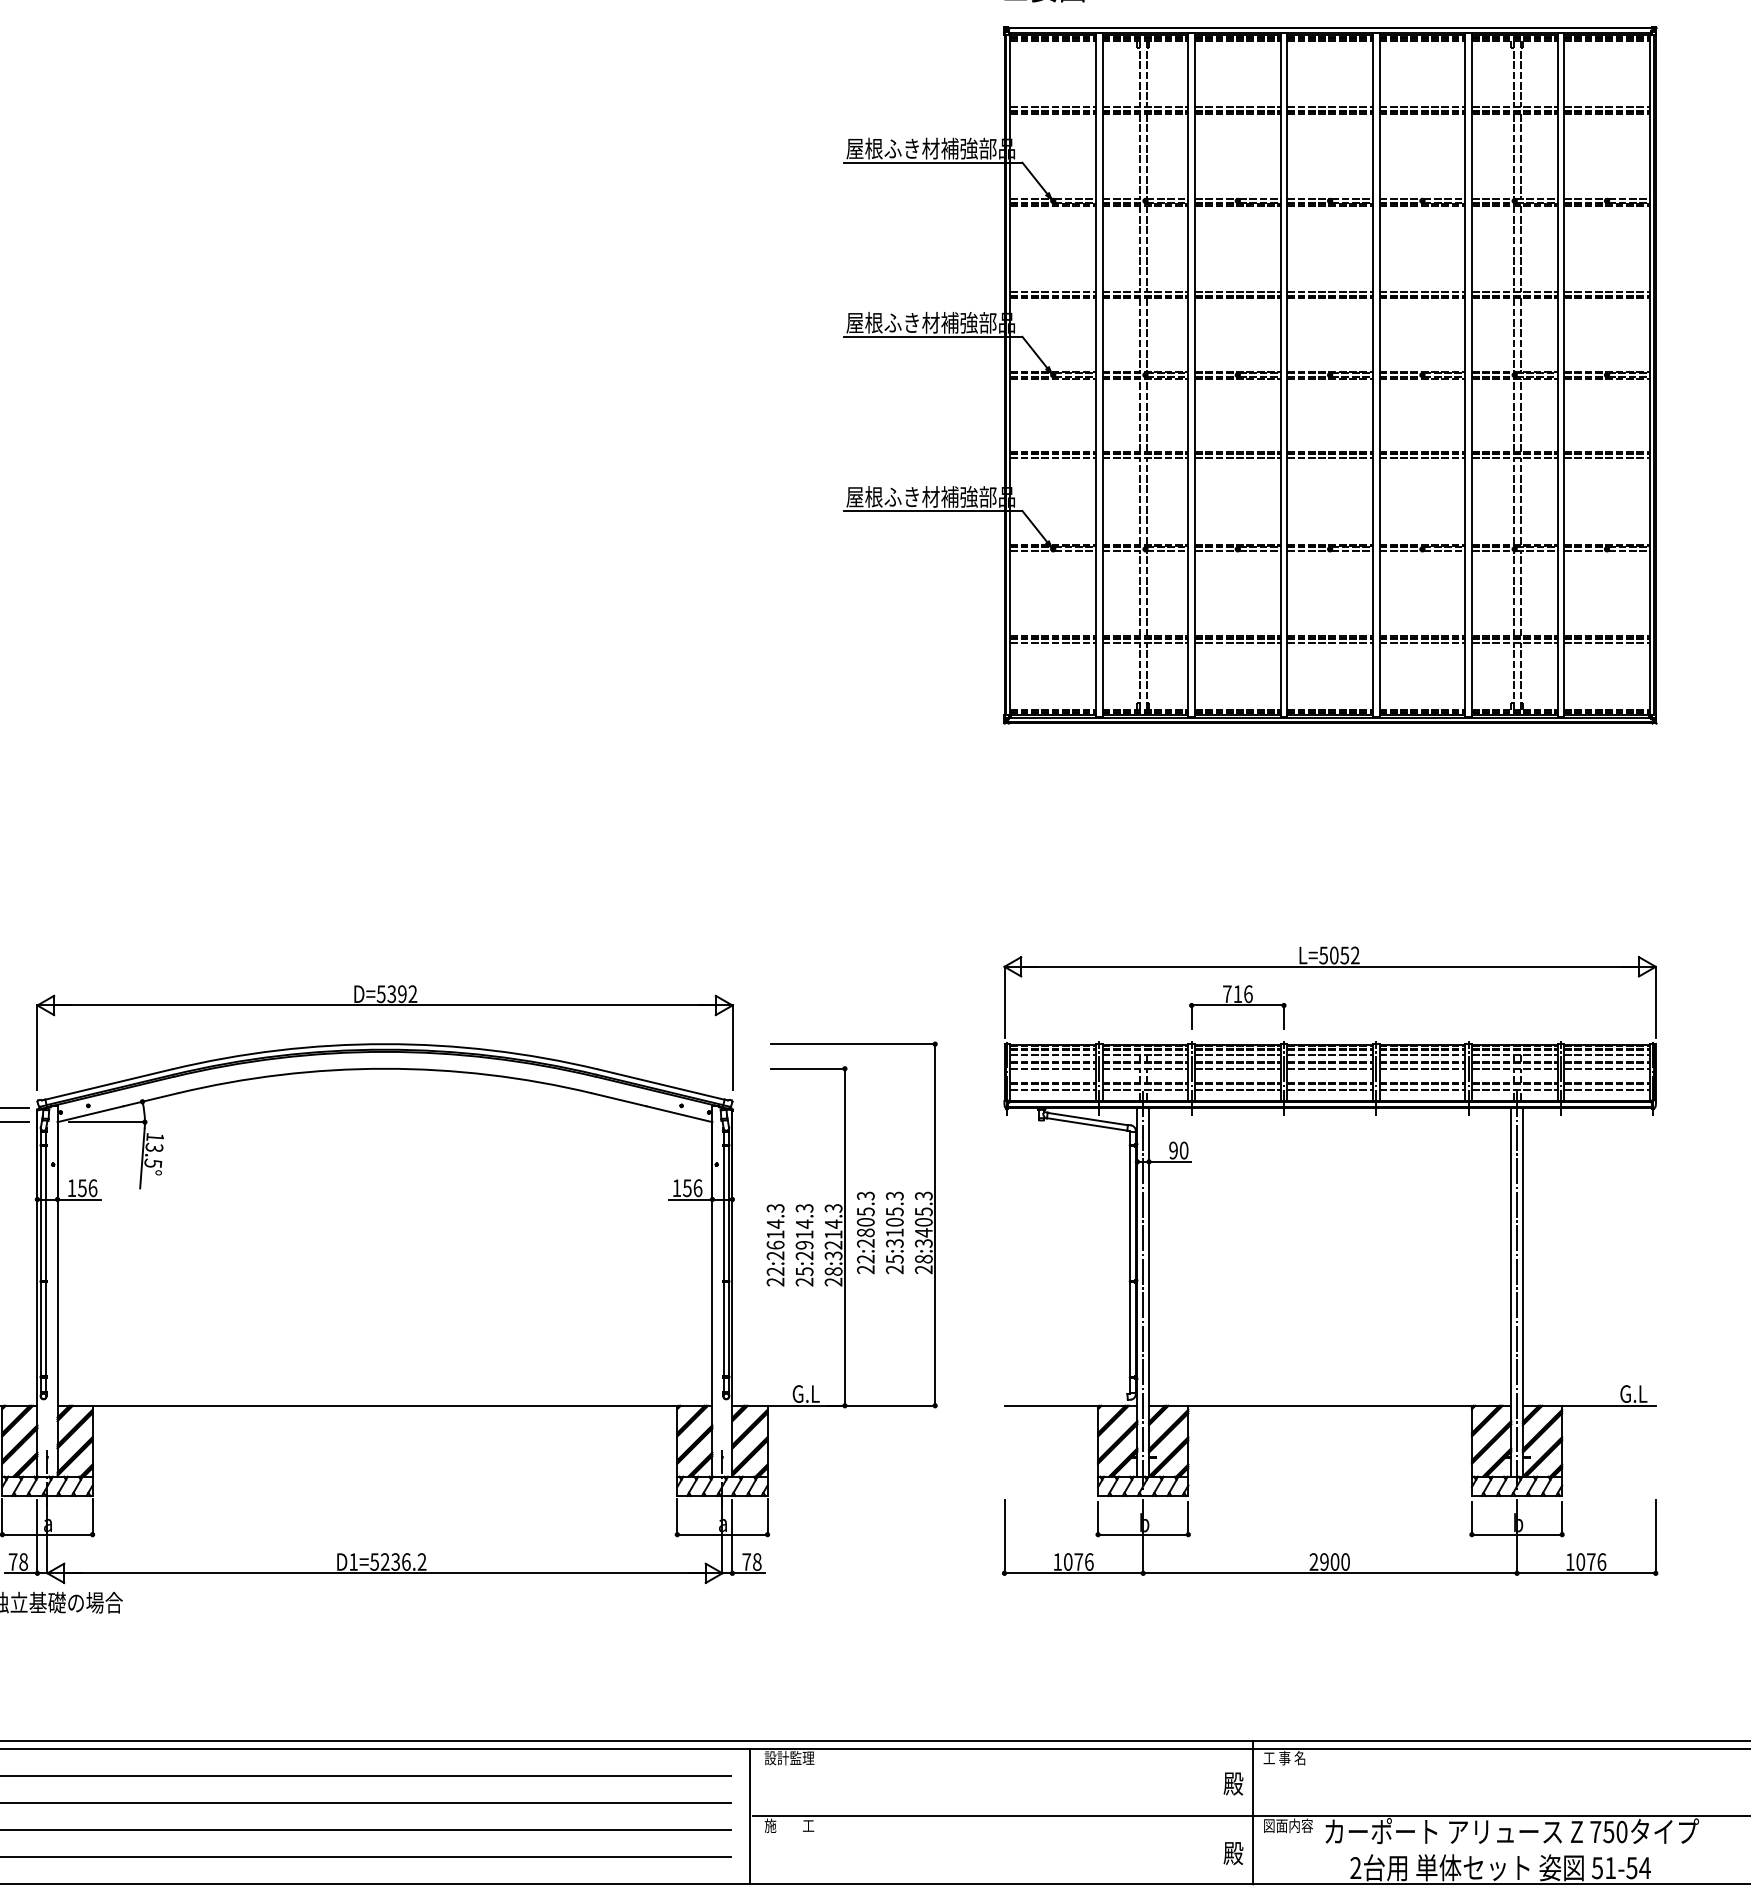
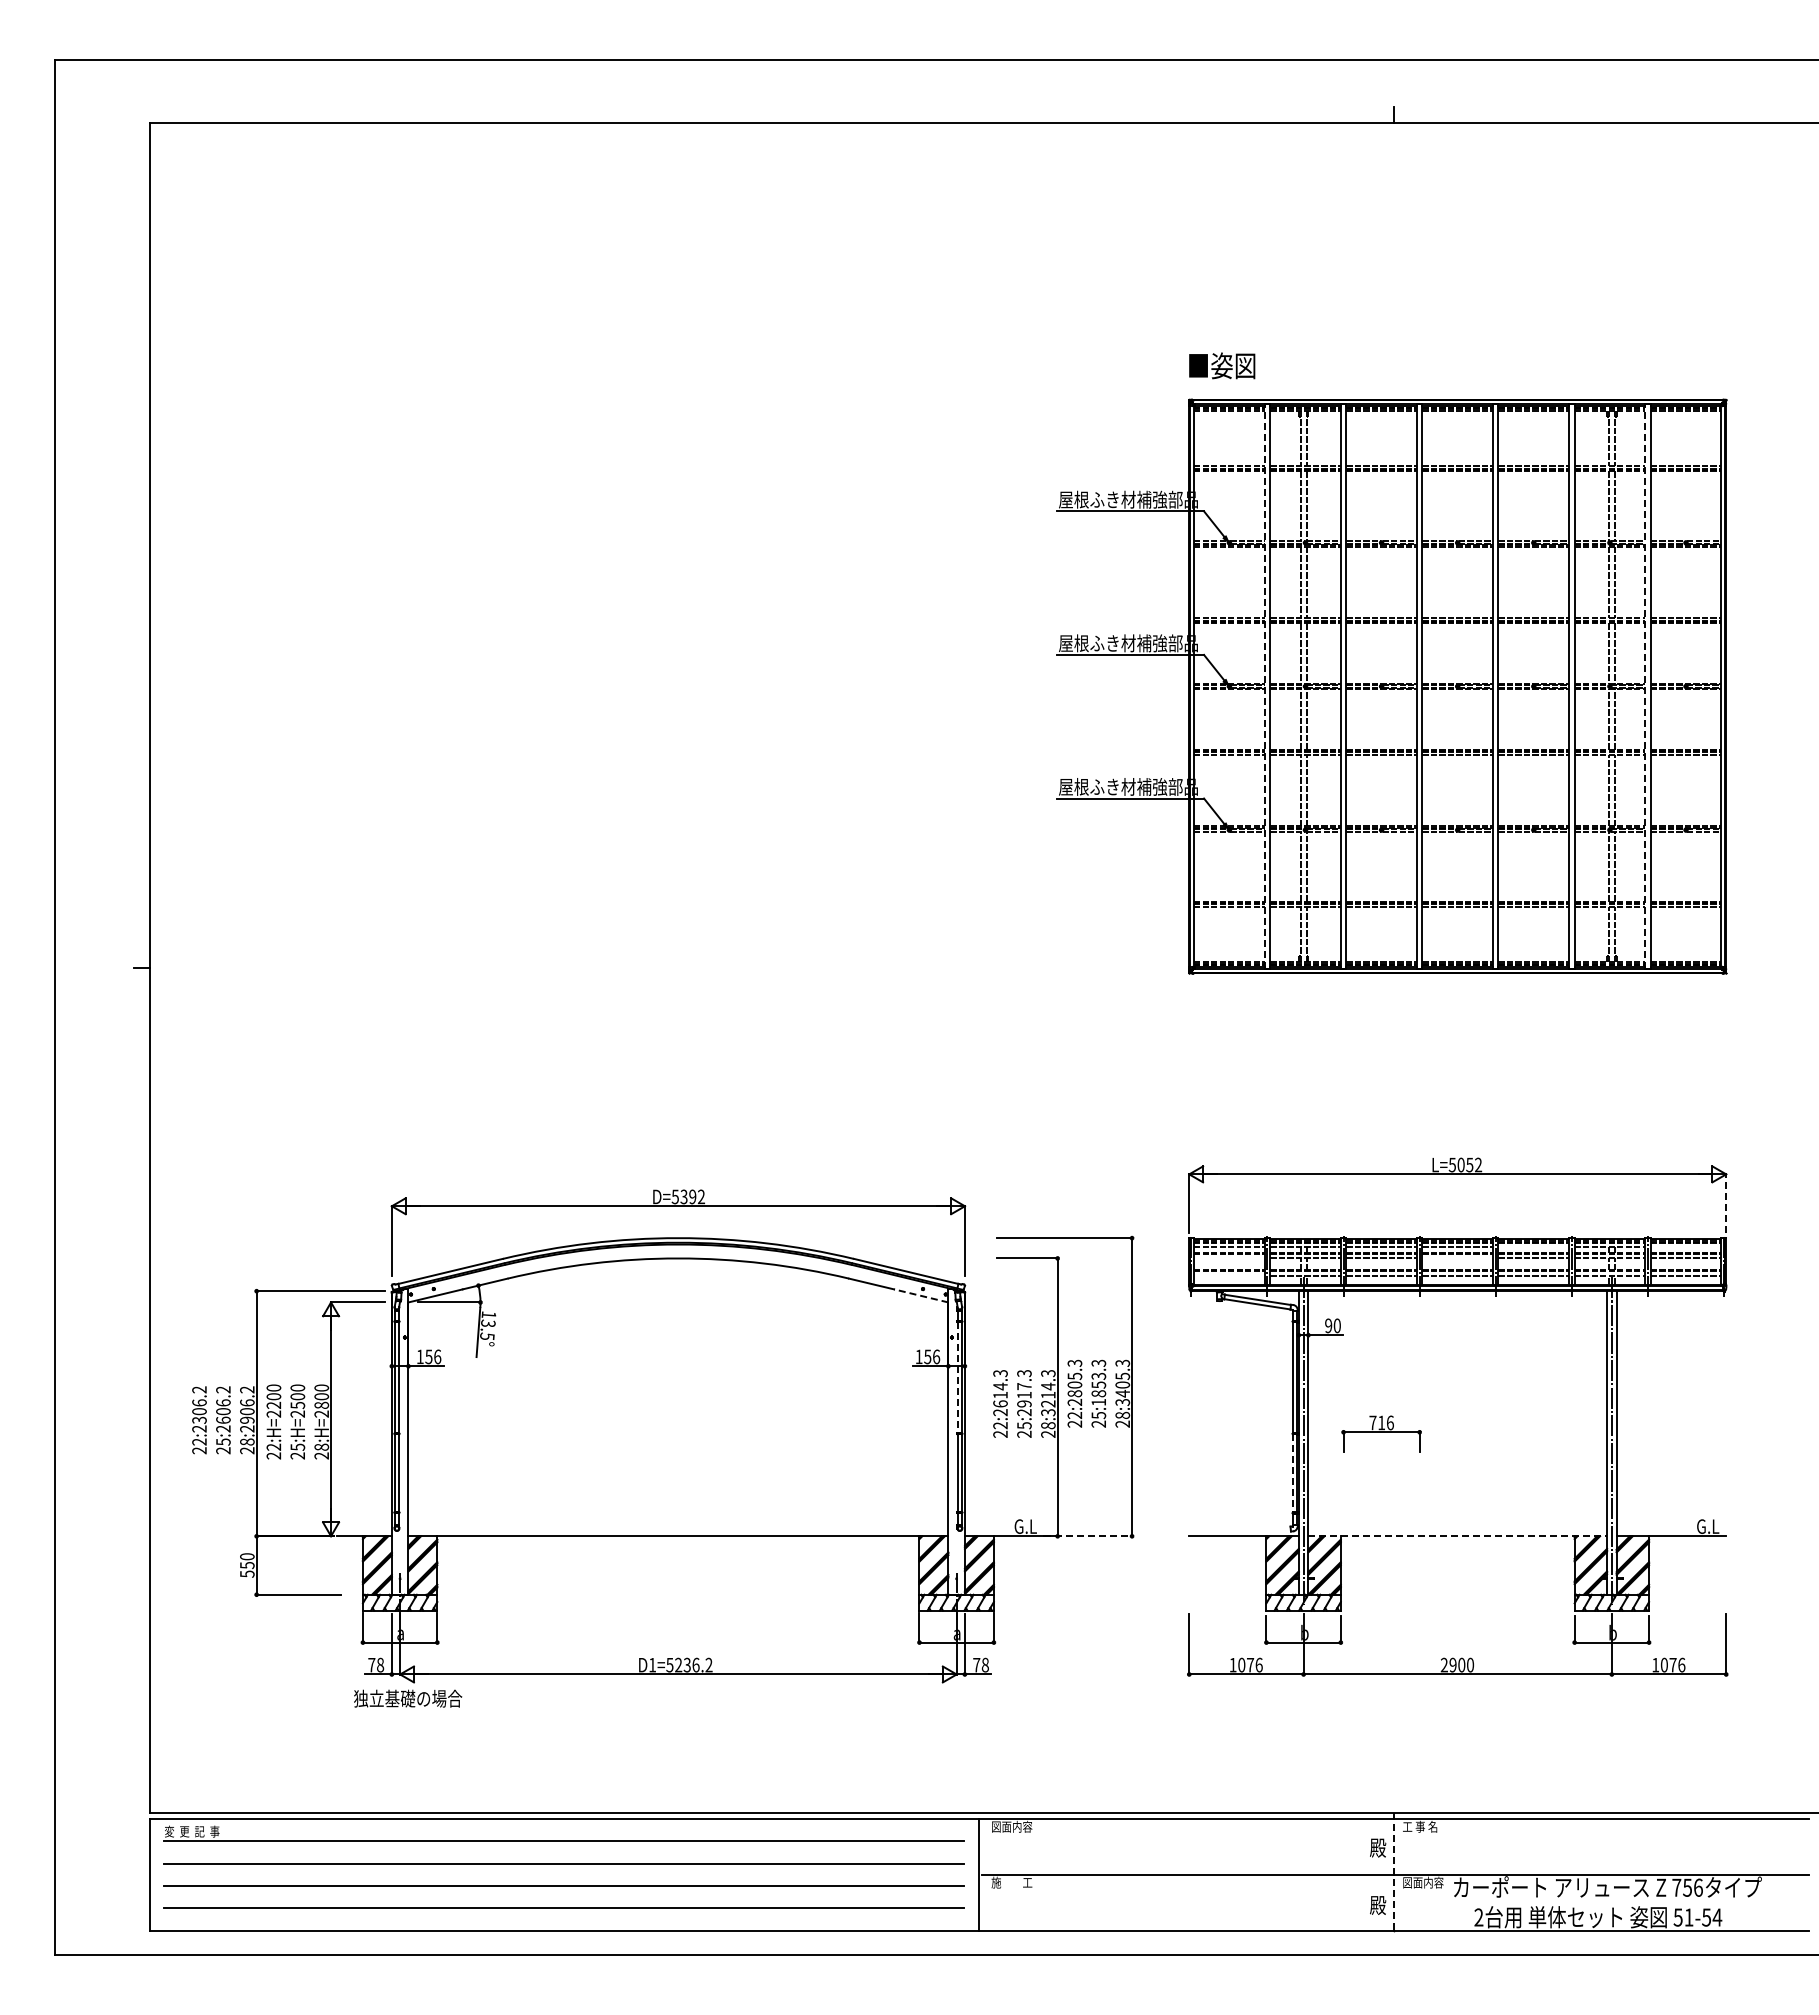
line: (1095, 375) -> (1264, 686), solid -> dashed
line: (1557, 375) -> (1645, 686), solid -> dashed
line: (1656, 1002) -> (1726, 1203), solid -> dashed
part: (1237, 1006) -> (1381, 1433), moved
line: (1422, 1055) -> (1533, 1247), removed
line: (1606, 1055) -> (1685, 1247), removed
line: (1053, 1068) -> (1229, 1258), removed
line: (1329, 1068) -> (1457, 1258), removed
line: (1053, 1089) -> (1229, 1275), removed
line: (679, 1113) -> (921, 1295), solid -> dashed
line: (723, 1214) -> (957, 1378), solid -> dashed
text: (804, 1224) -> (1024, 1386), 25:2914.3 -> 25:2917.3
text: (894, 1227) -> (1098, 1389), 25:3105.3 -> 25:1853.3
line: (1129, 1329) -> (1292, 1473), solid -> dashed
line: (882, 1406) -> (1088, 1536), solid -> dashed
line: (1331, 1406) -> (1458, 1536), solid -> dashed
text: (788, 1757) -> (1011, 1826), 設計監理 -> 図面内容
line: (1252, 1812) -> (1393, 1871), solid -> dashed
text: (1622, 1831) -> (1698, 1887), 750 -> 756

